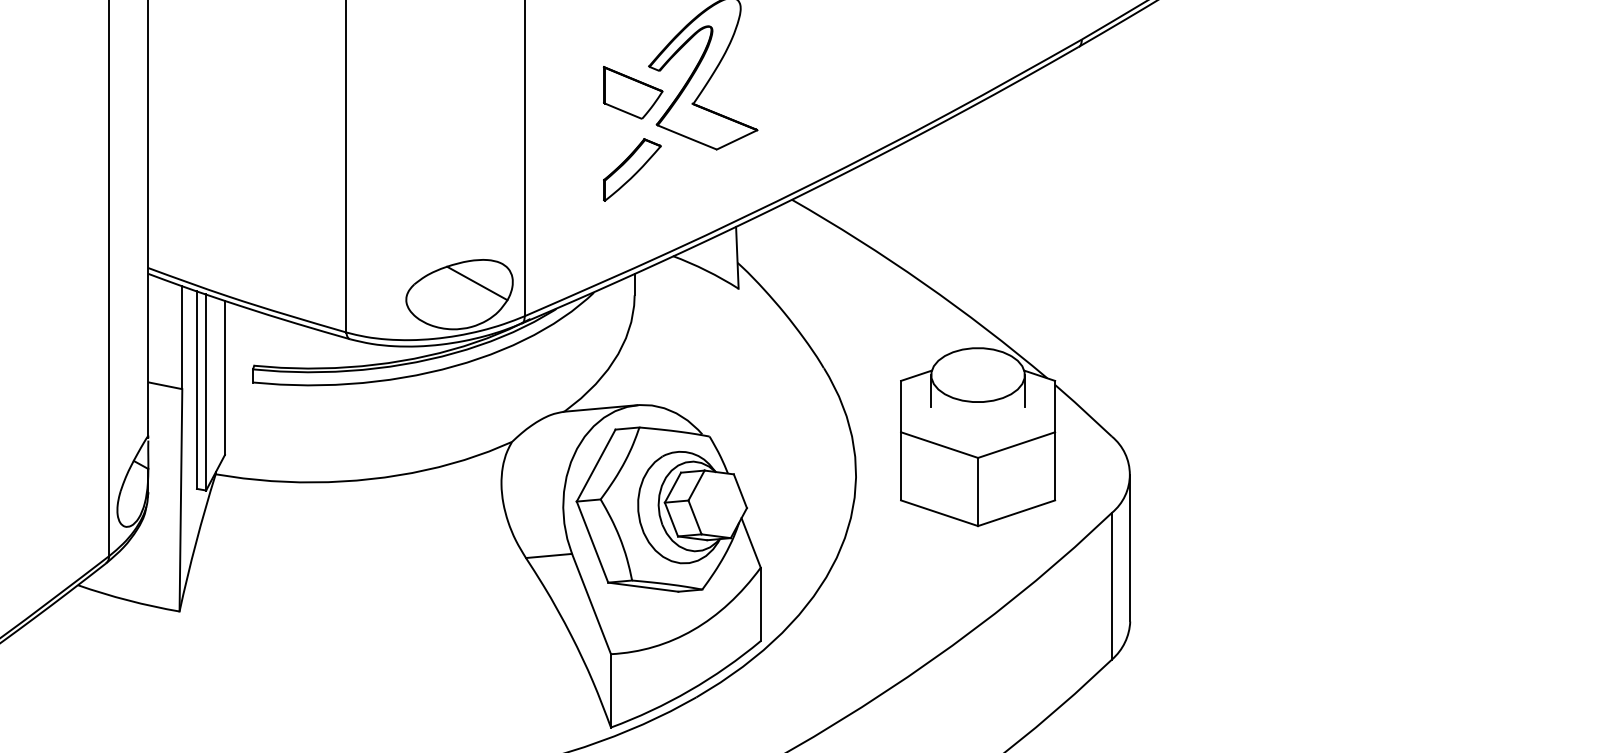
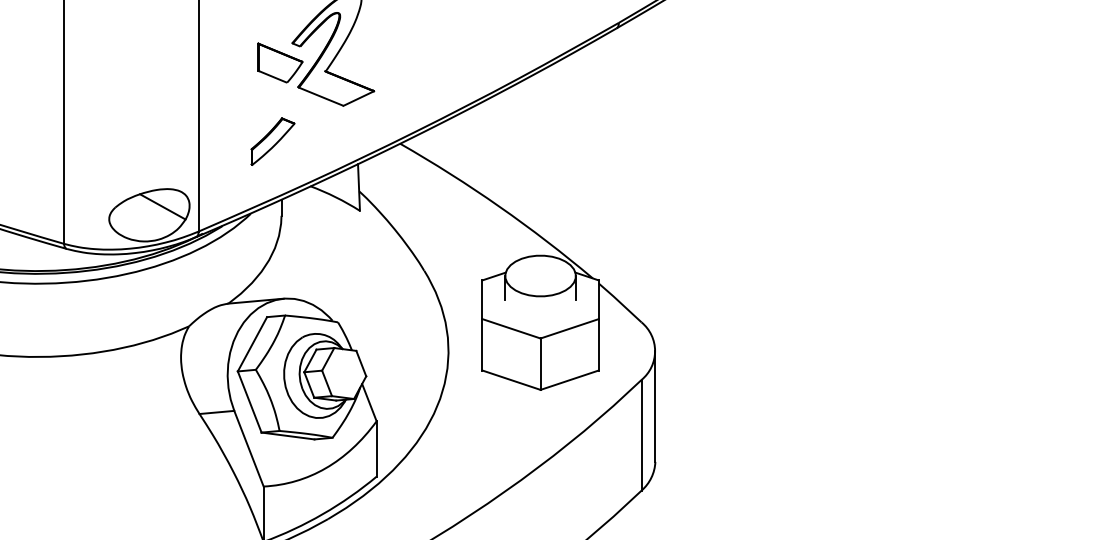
part: (632, 169) -> (273, 141), moved

